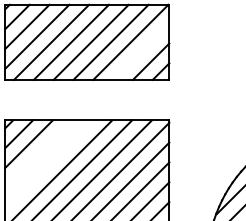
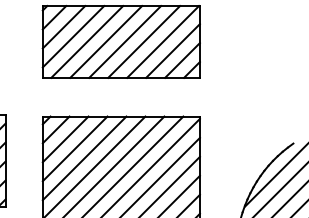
line: (140, 51) -> (172, 50), added
line: (38, 153) -> (74, 148), added
line: (48, 164) -> (84, 158), added

